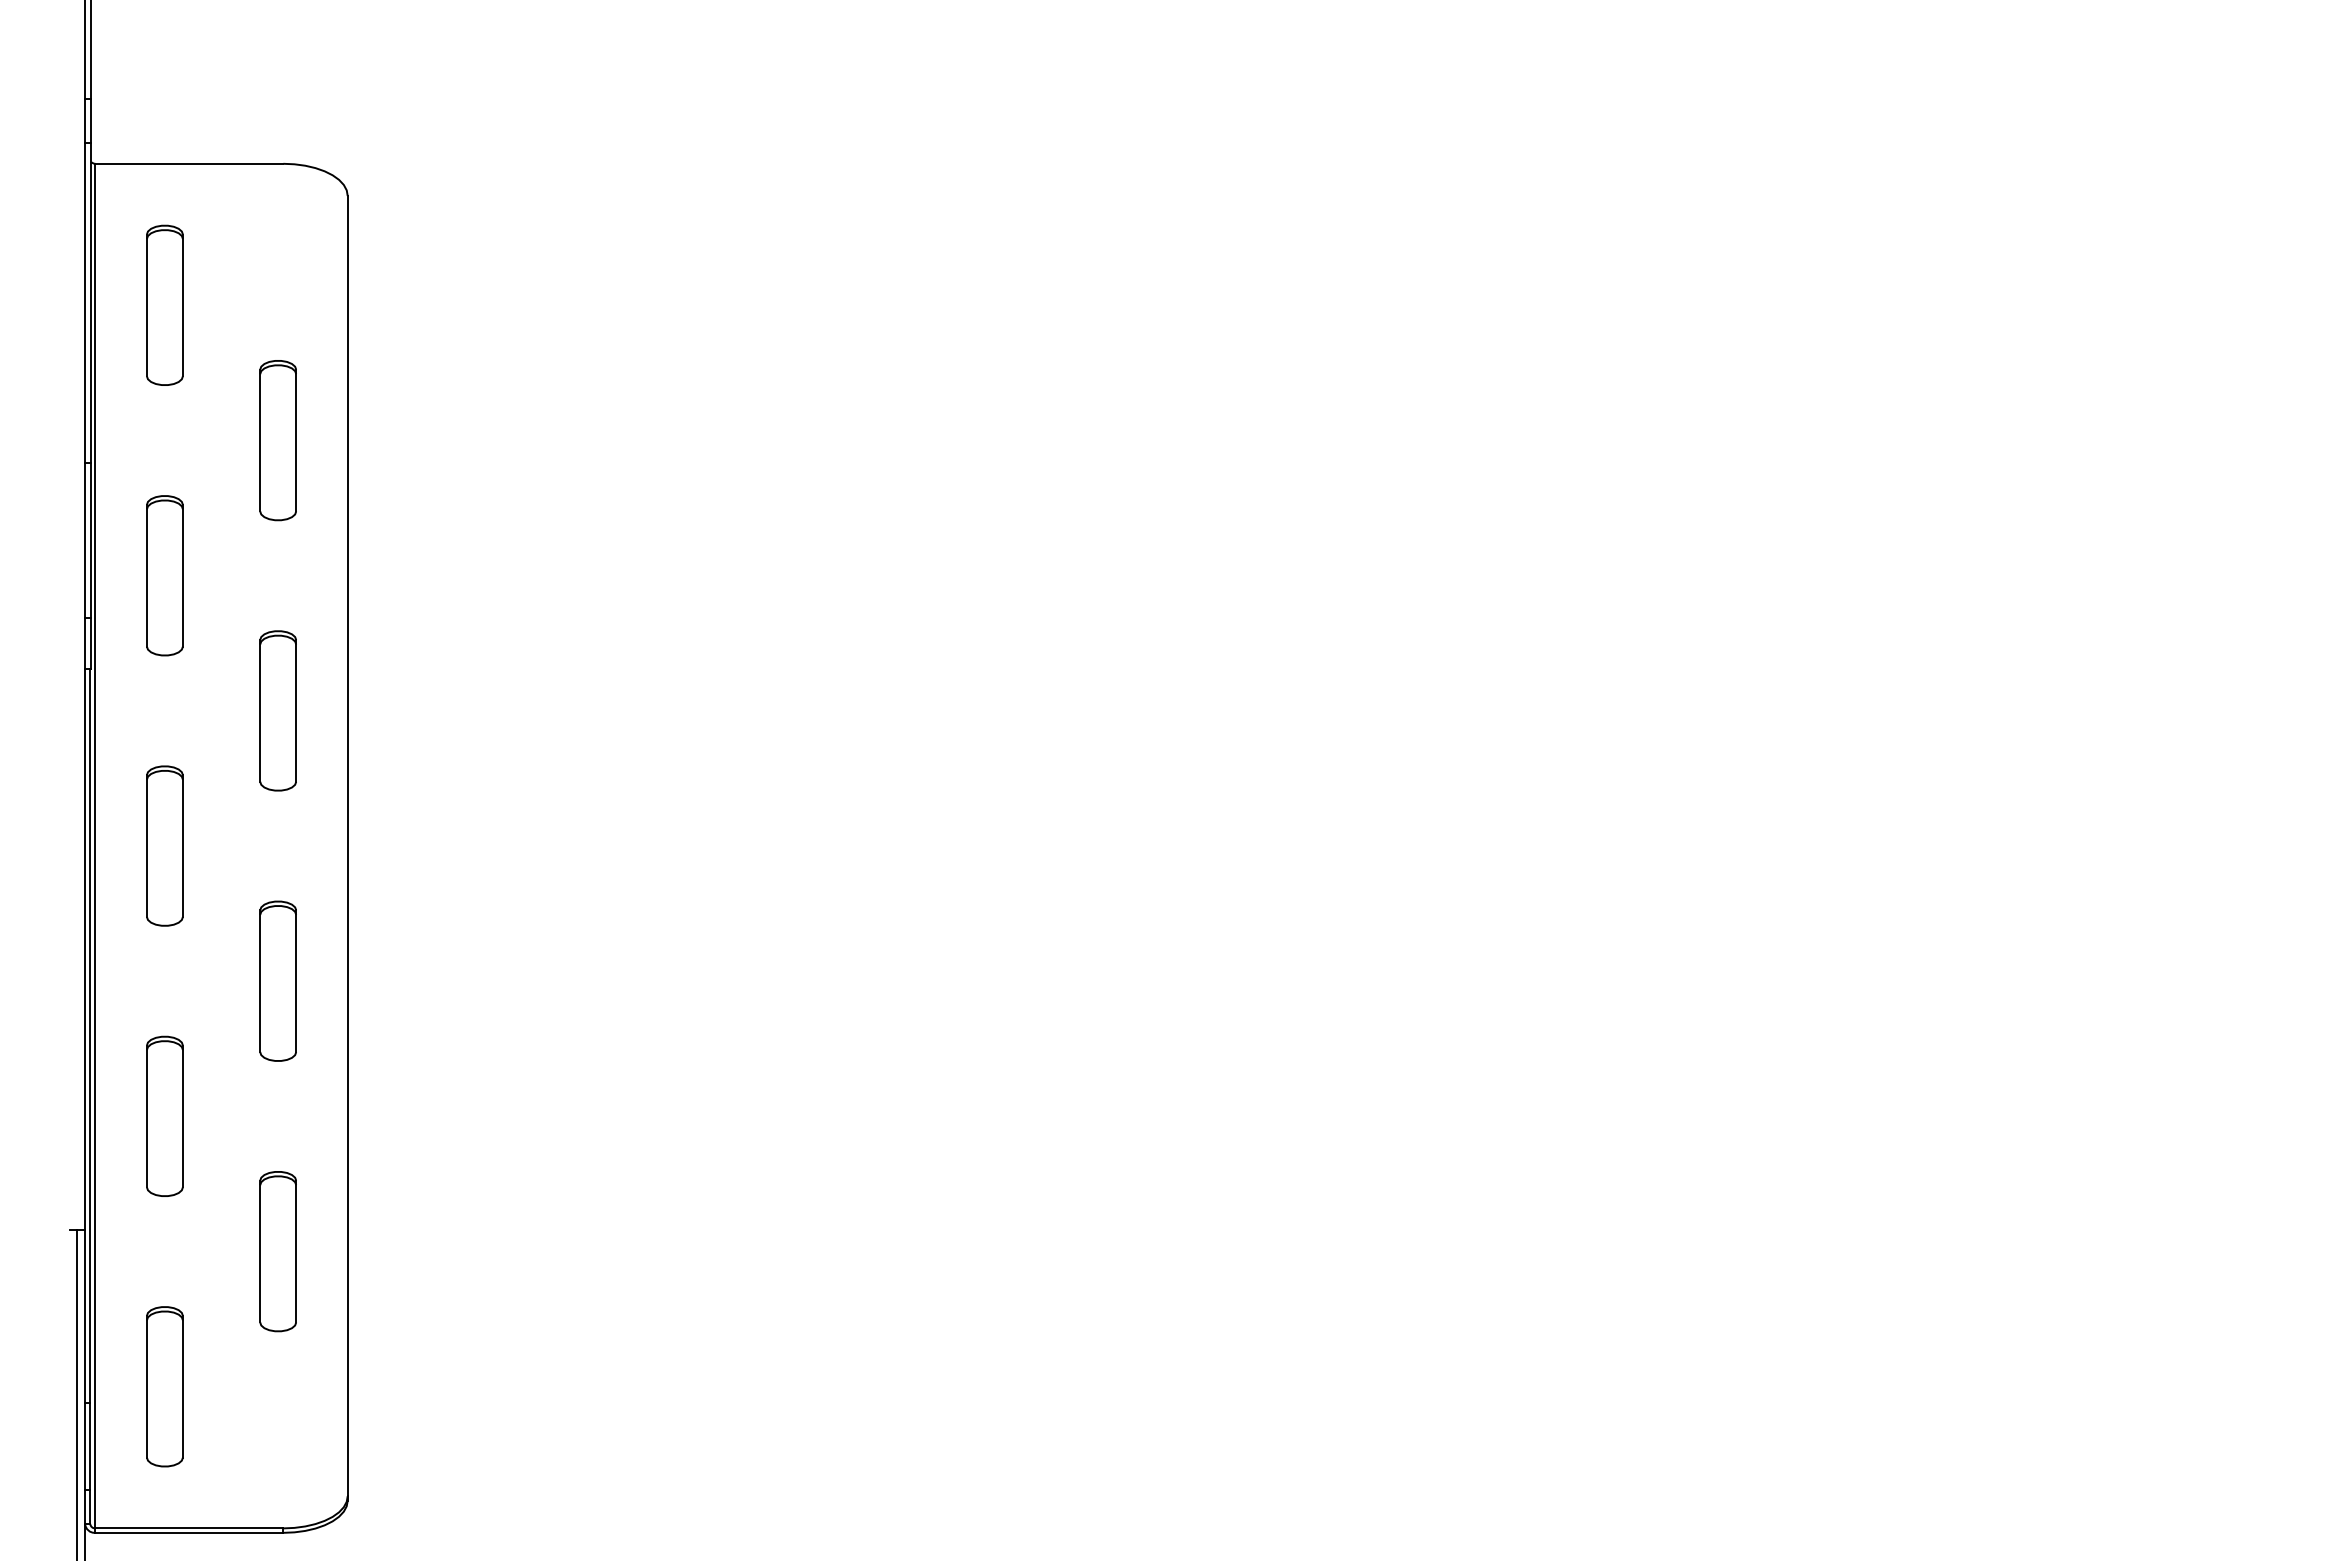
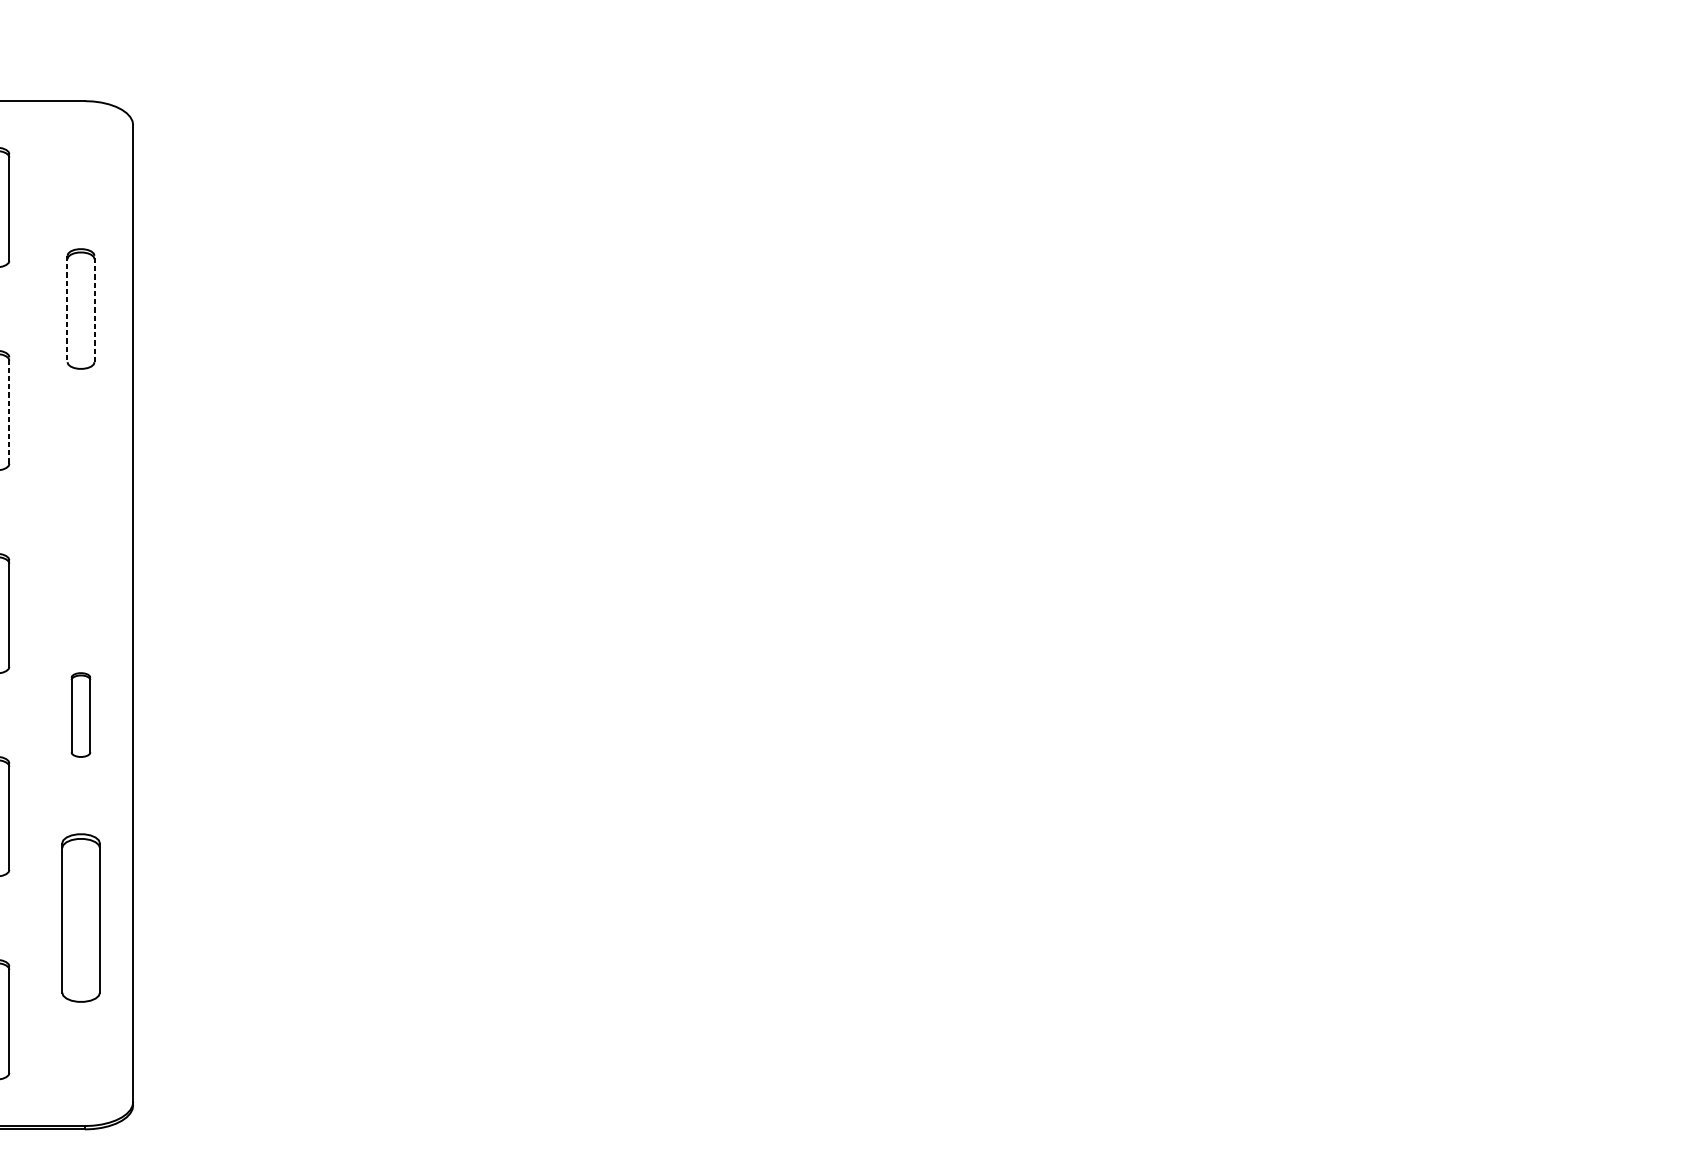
line: (260, 440) -> (67, 308), solid -> dashed
line: (296, 440) -> (94, 308), solid -> dashed
line: (182, 575) -> (9, 410), solid -> dashed
part: (277, 710) -> (80, 511), removed
part: (277, 980) -> (80, 714), size x0.7
part: (277, 1251) -> (80, 918), size x1.4

